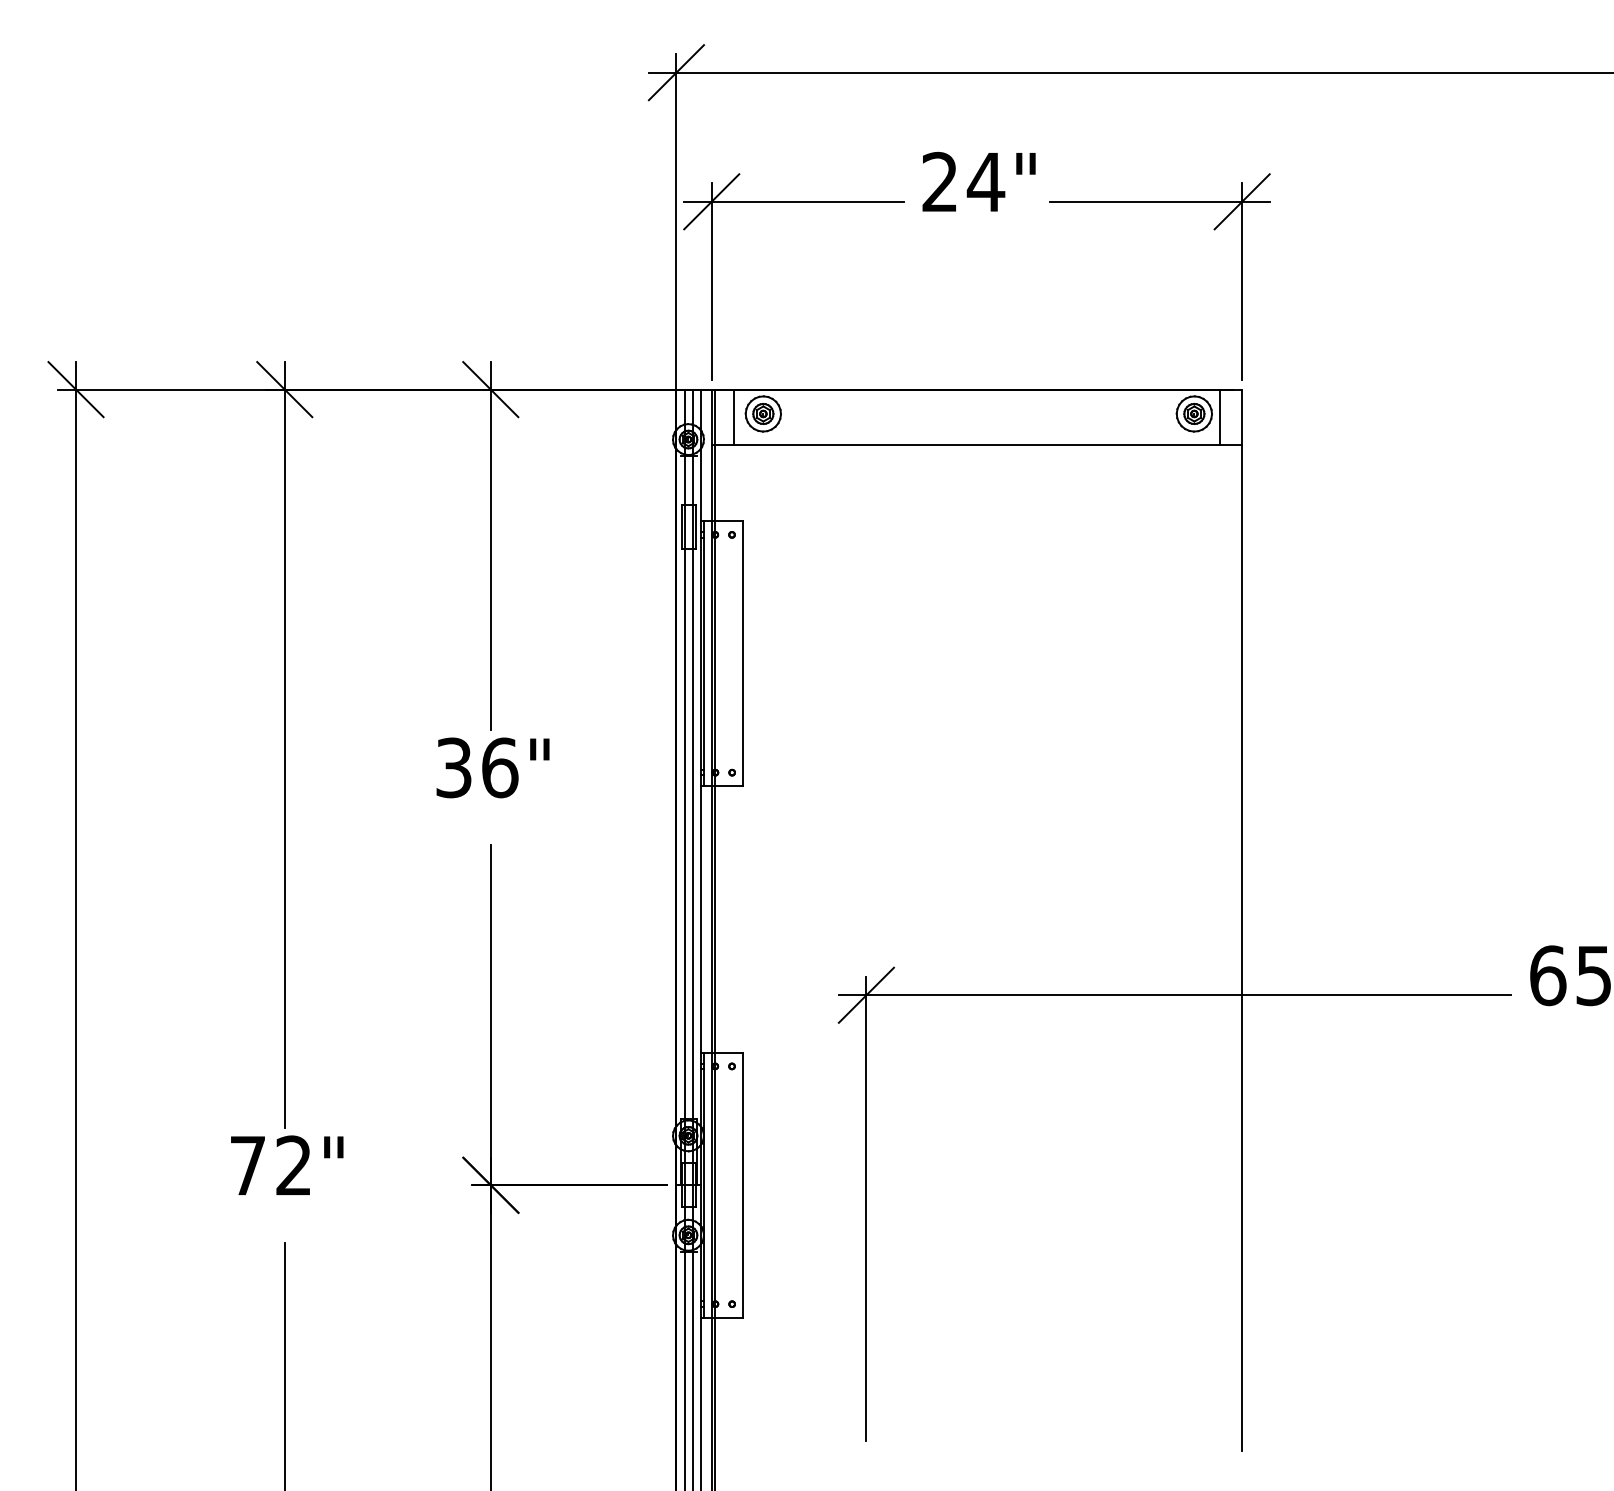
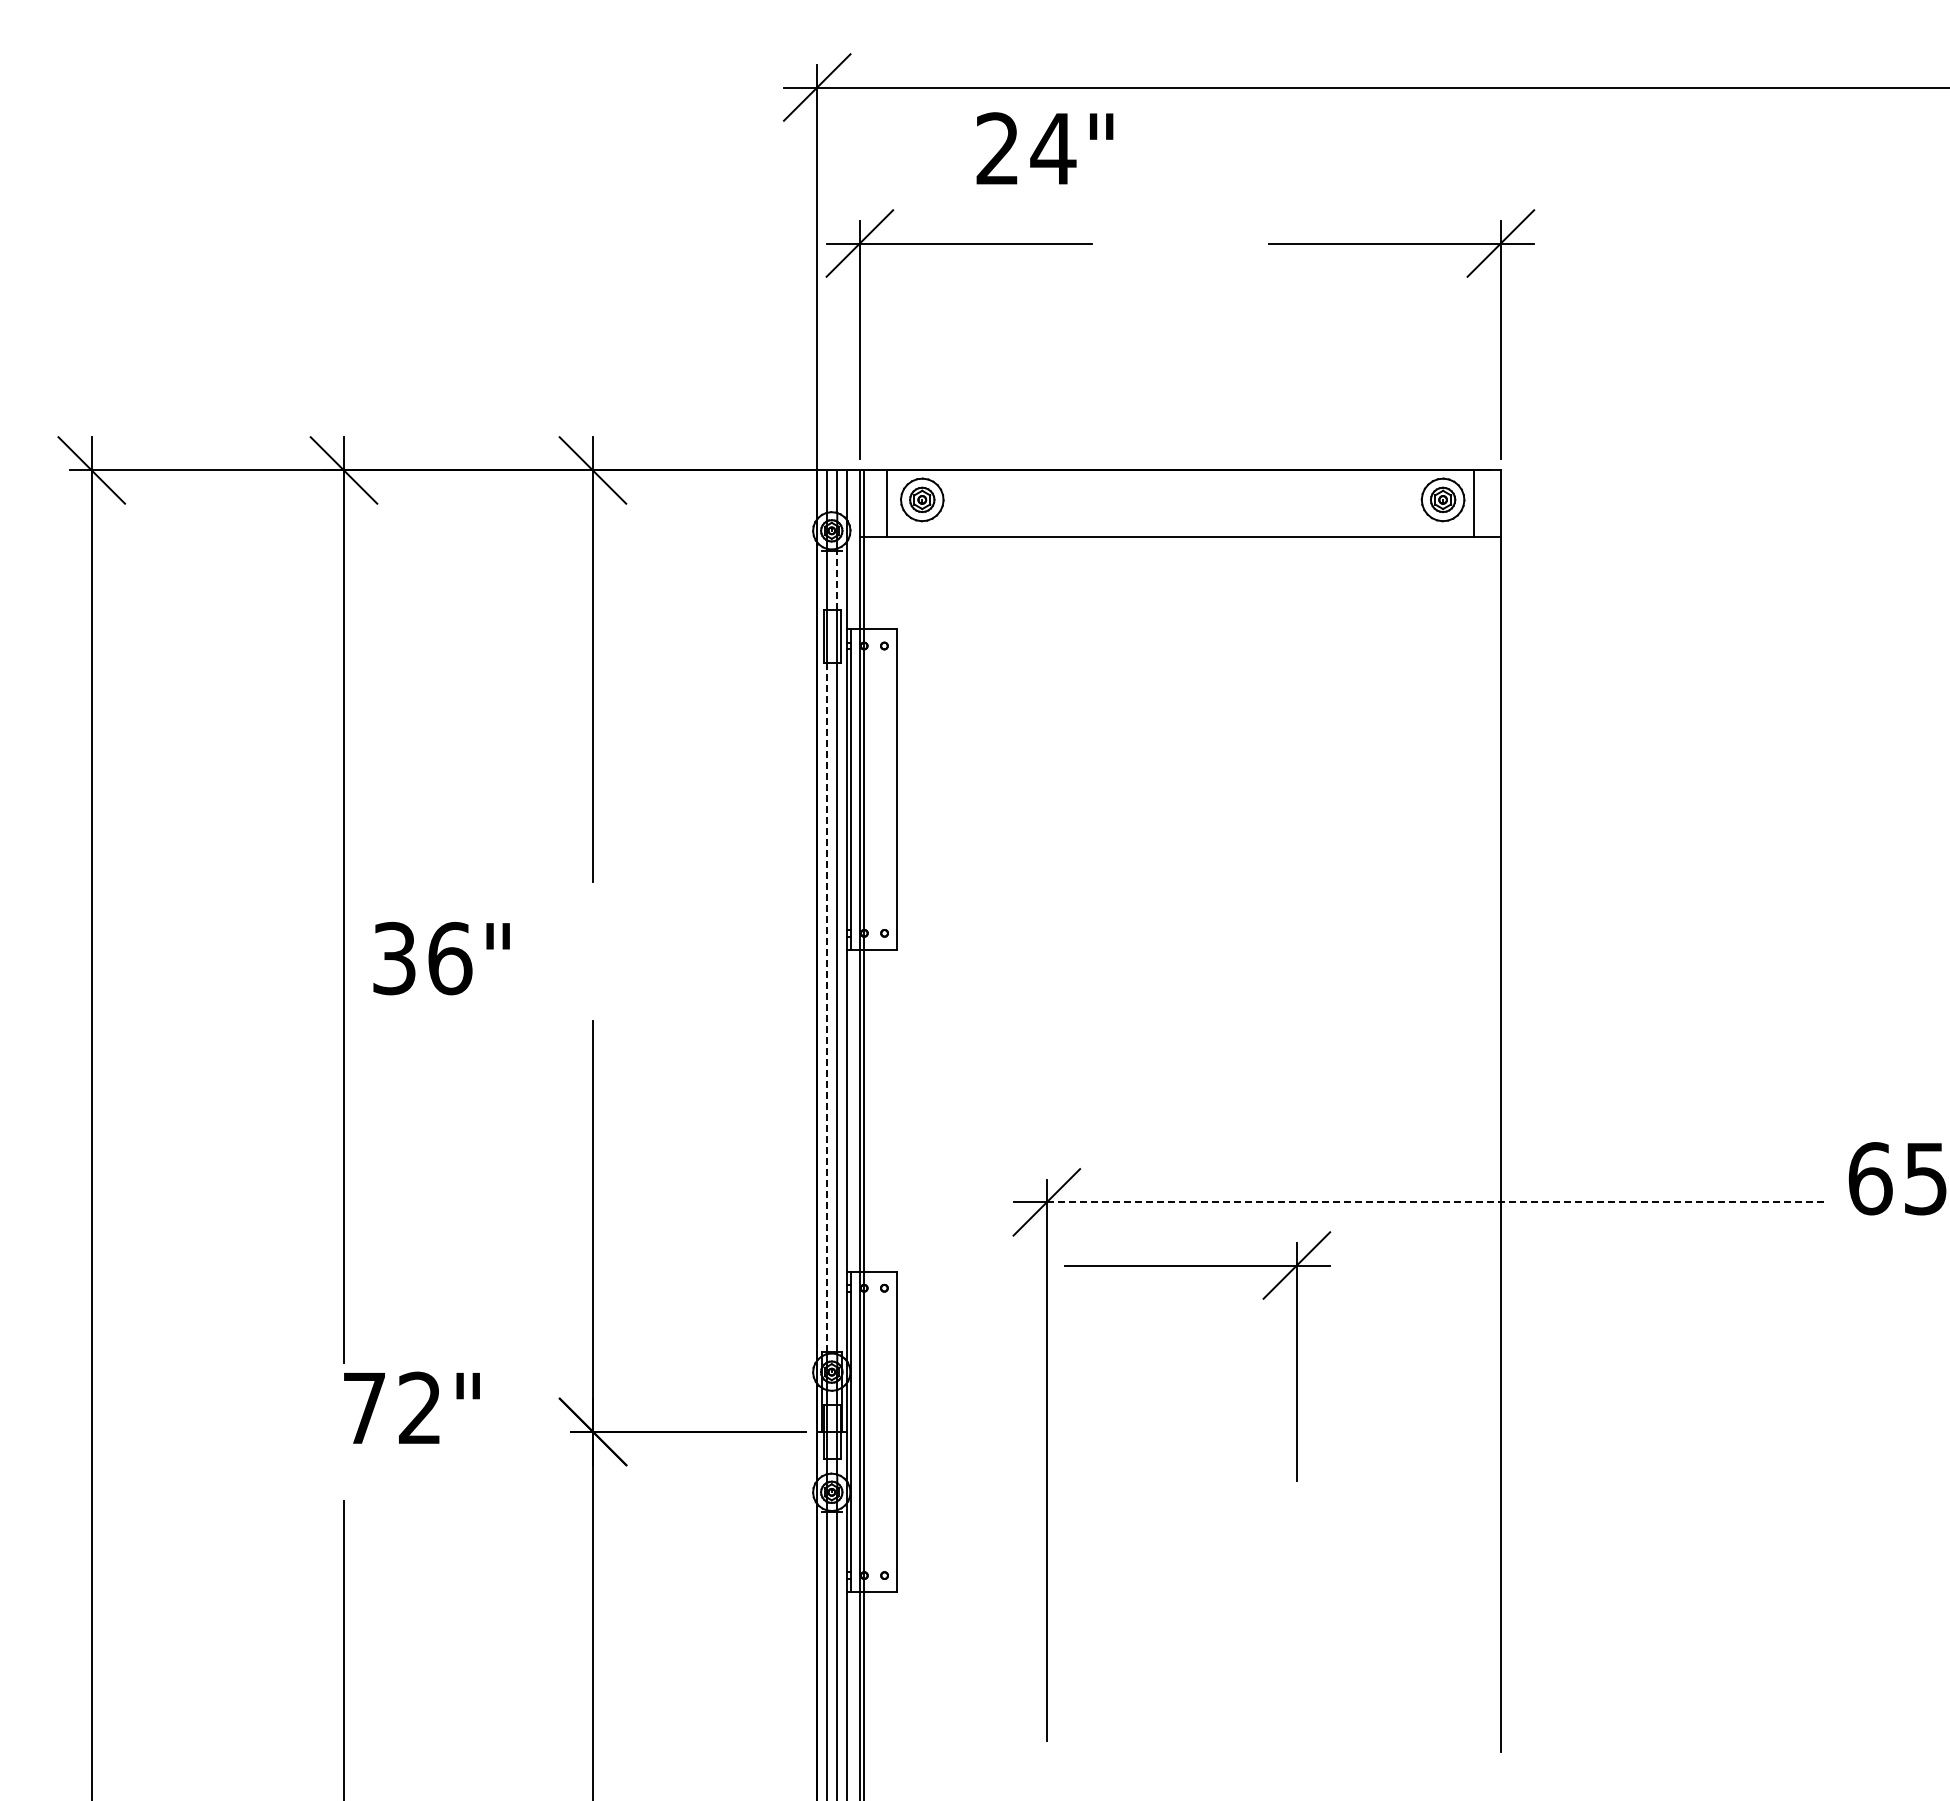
text: (978, 181) -> (1044, 148), moved
line: (693, 480) -> (837, 580), solid -> dashed
text: (492, 767) -> (441, 958), moved
line: (684, 834) -> (827, 1007), solid -> dashed
line: (1188, 995) -> (1436, 1202), solid -> dashed
part: (1044, 1075) -> (1262, 1299), added
text: (286, 1165) -> (411, 1407), moved

